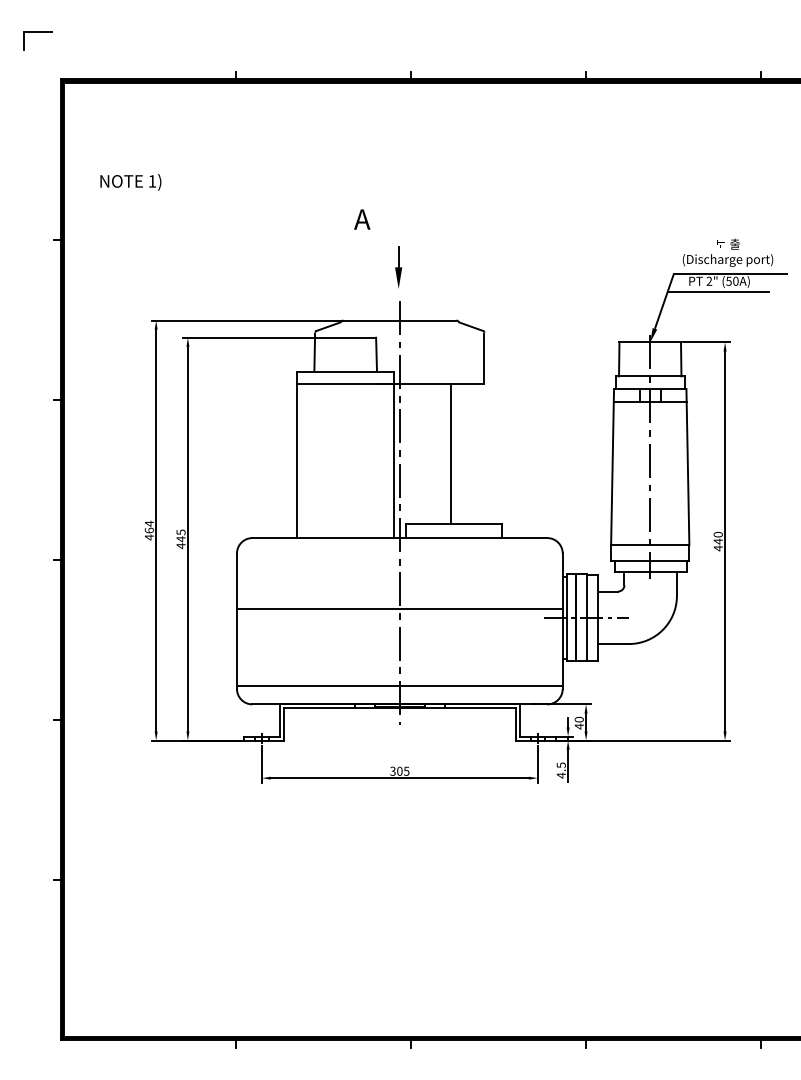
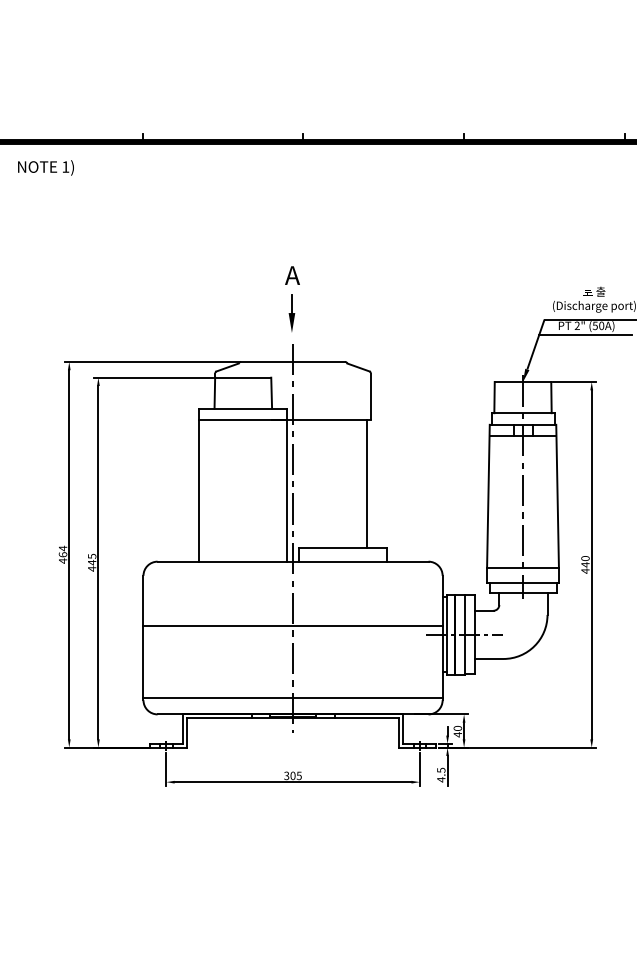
text: (130, 182) -> (45, 168), moved
text: (362, 219) -> (292, 275), moved
line: (451, 453) -> (367, 483), moved

